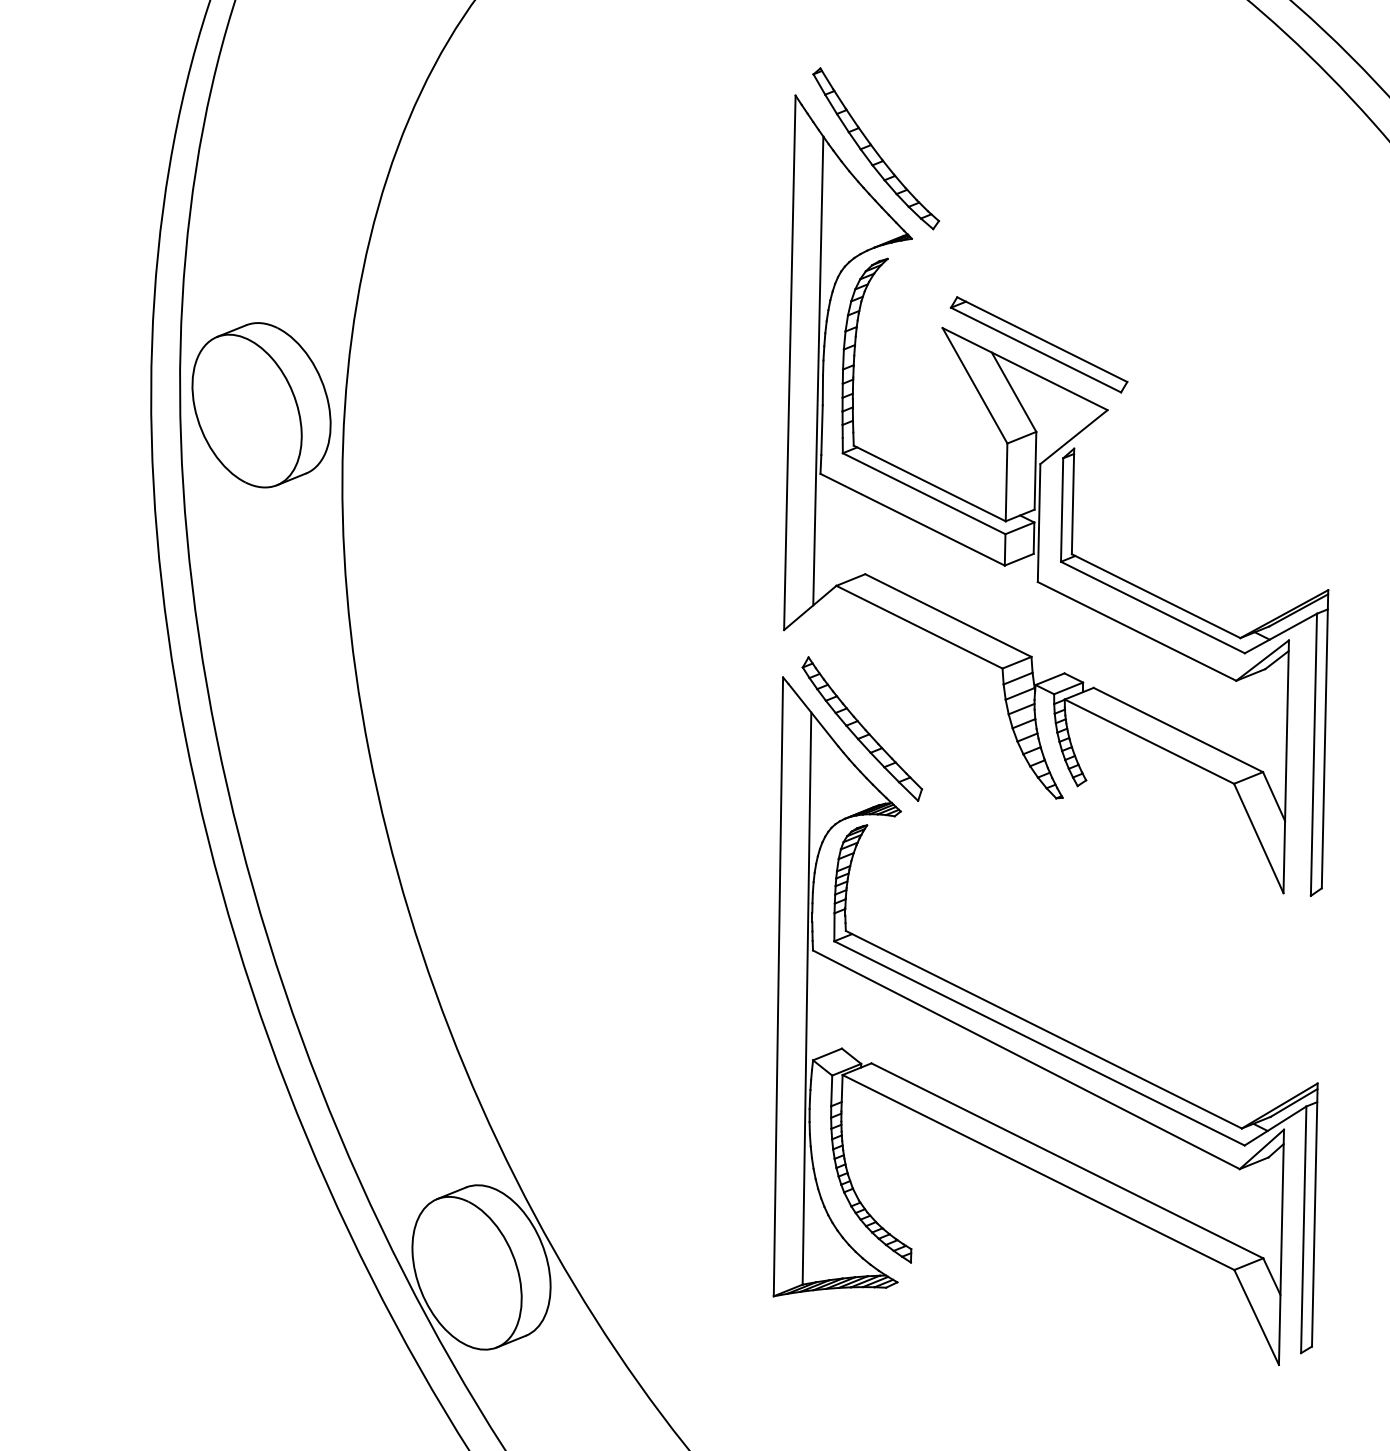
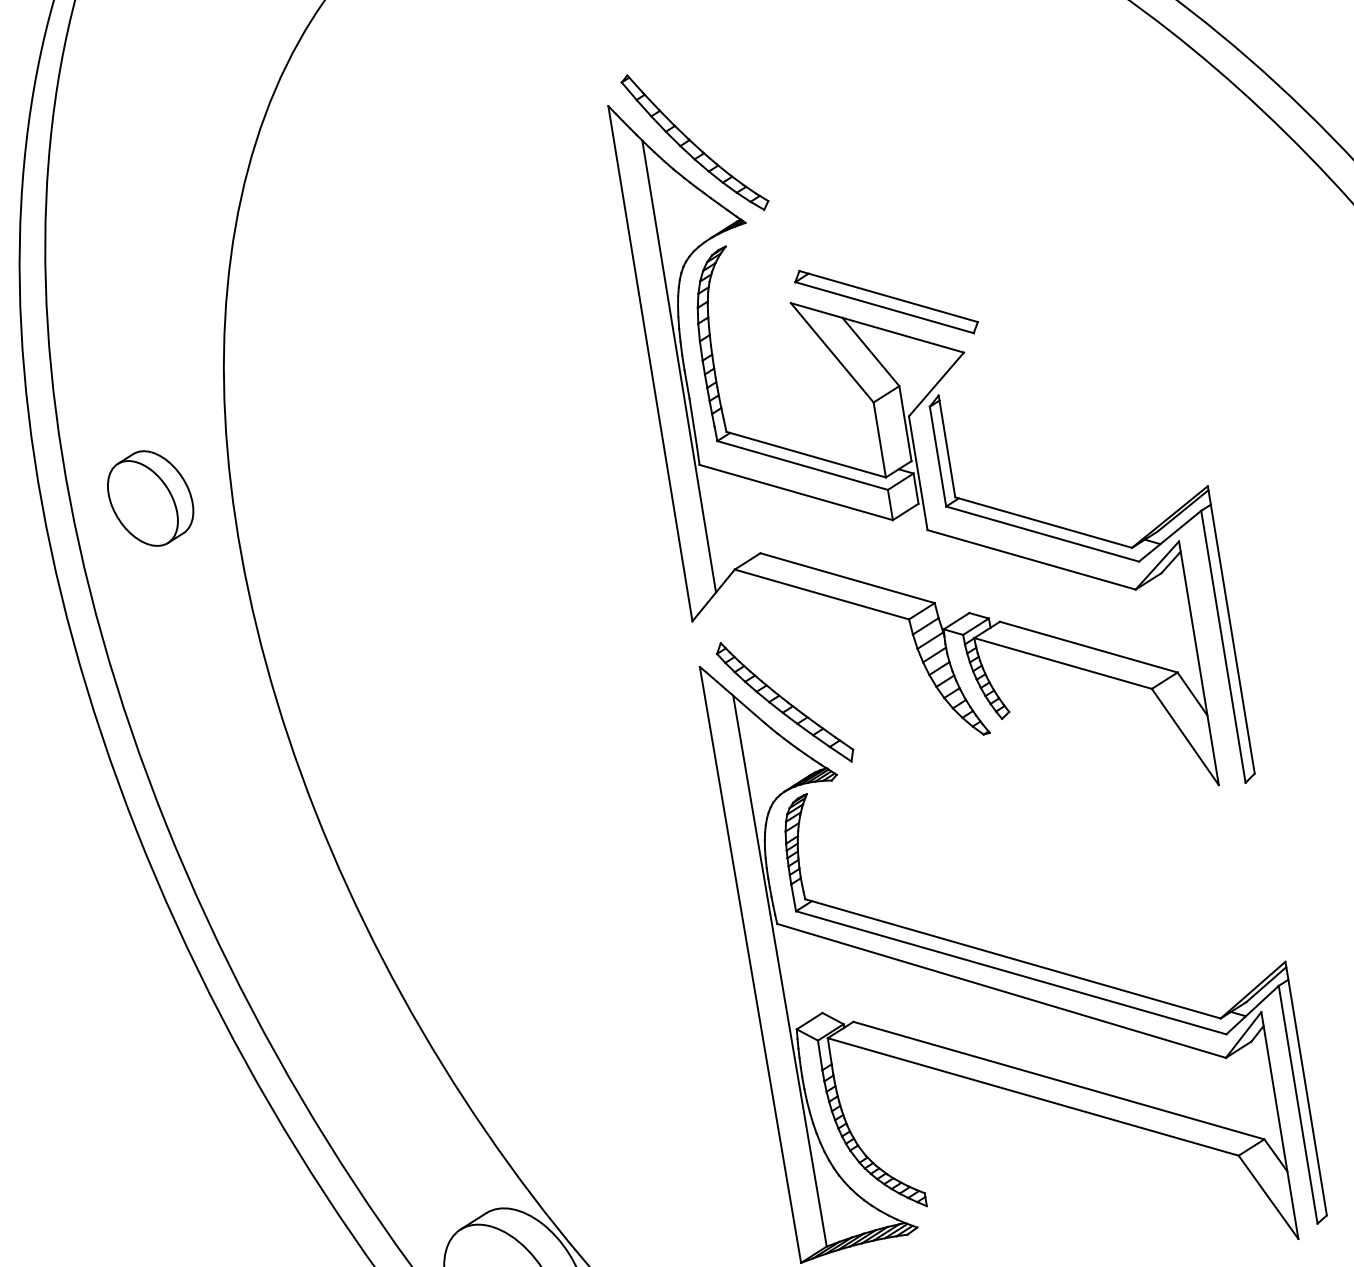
part: (261, 405) -> (150, 498), size x0.6

